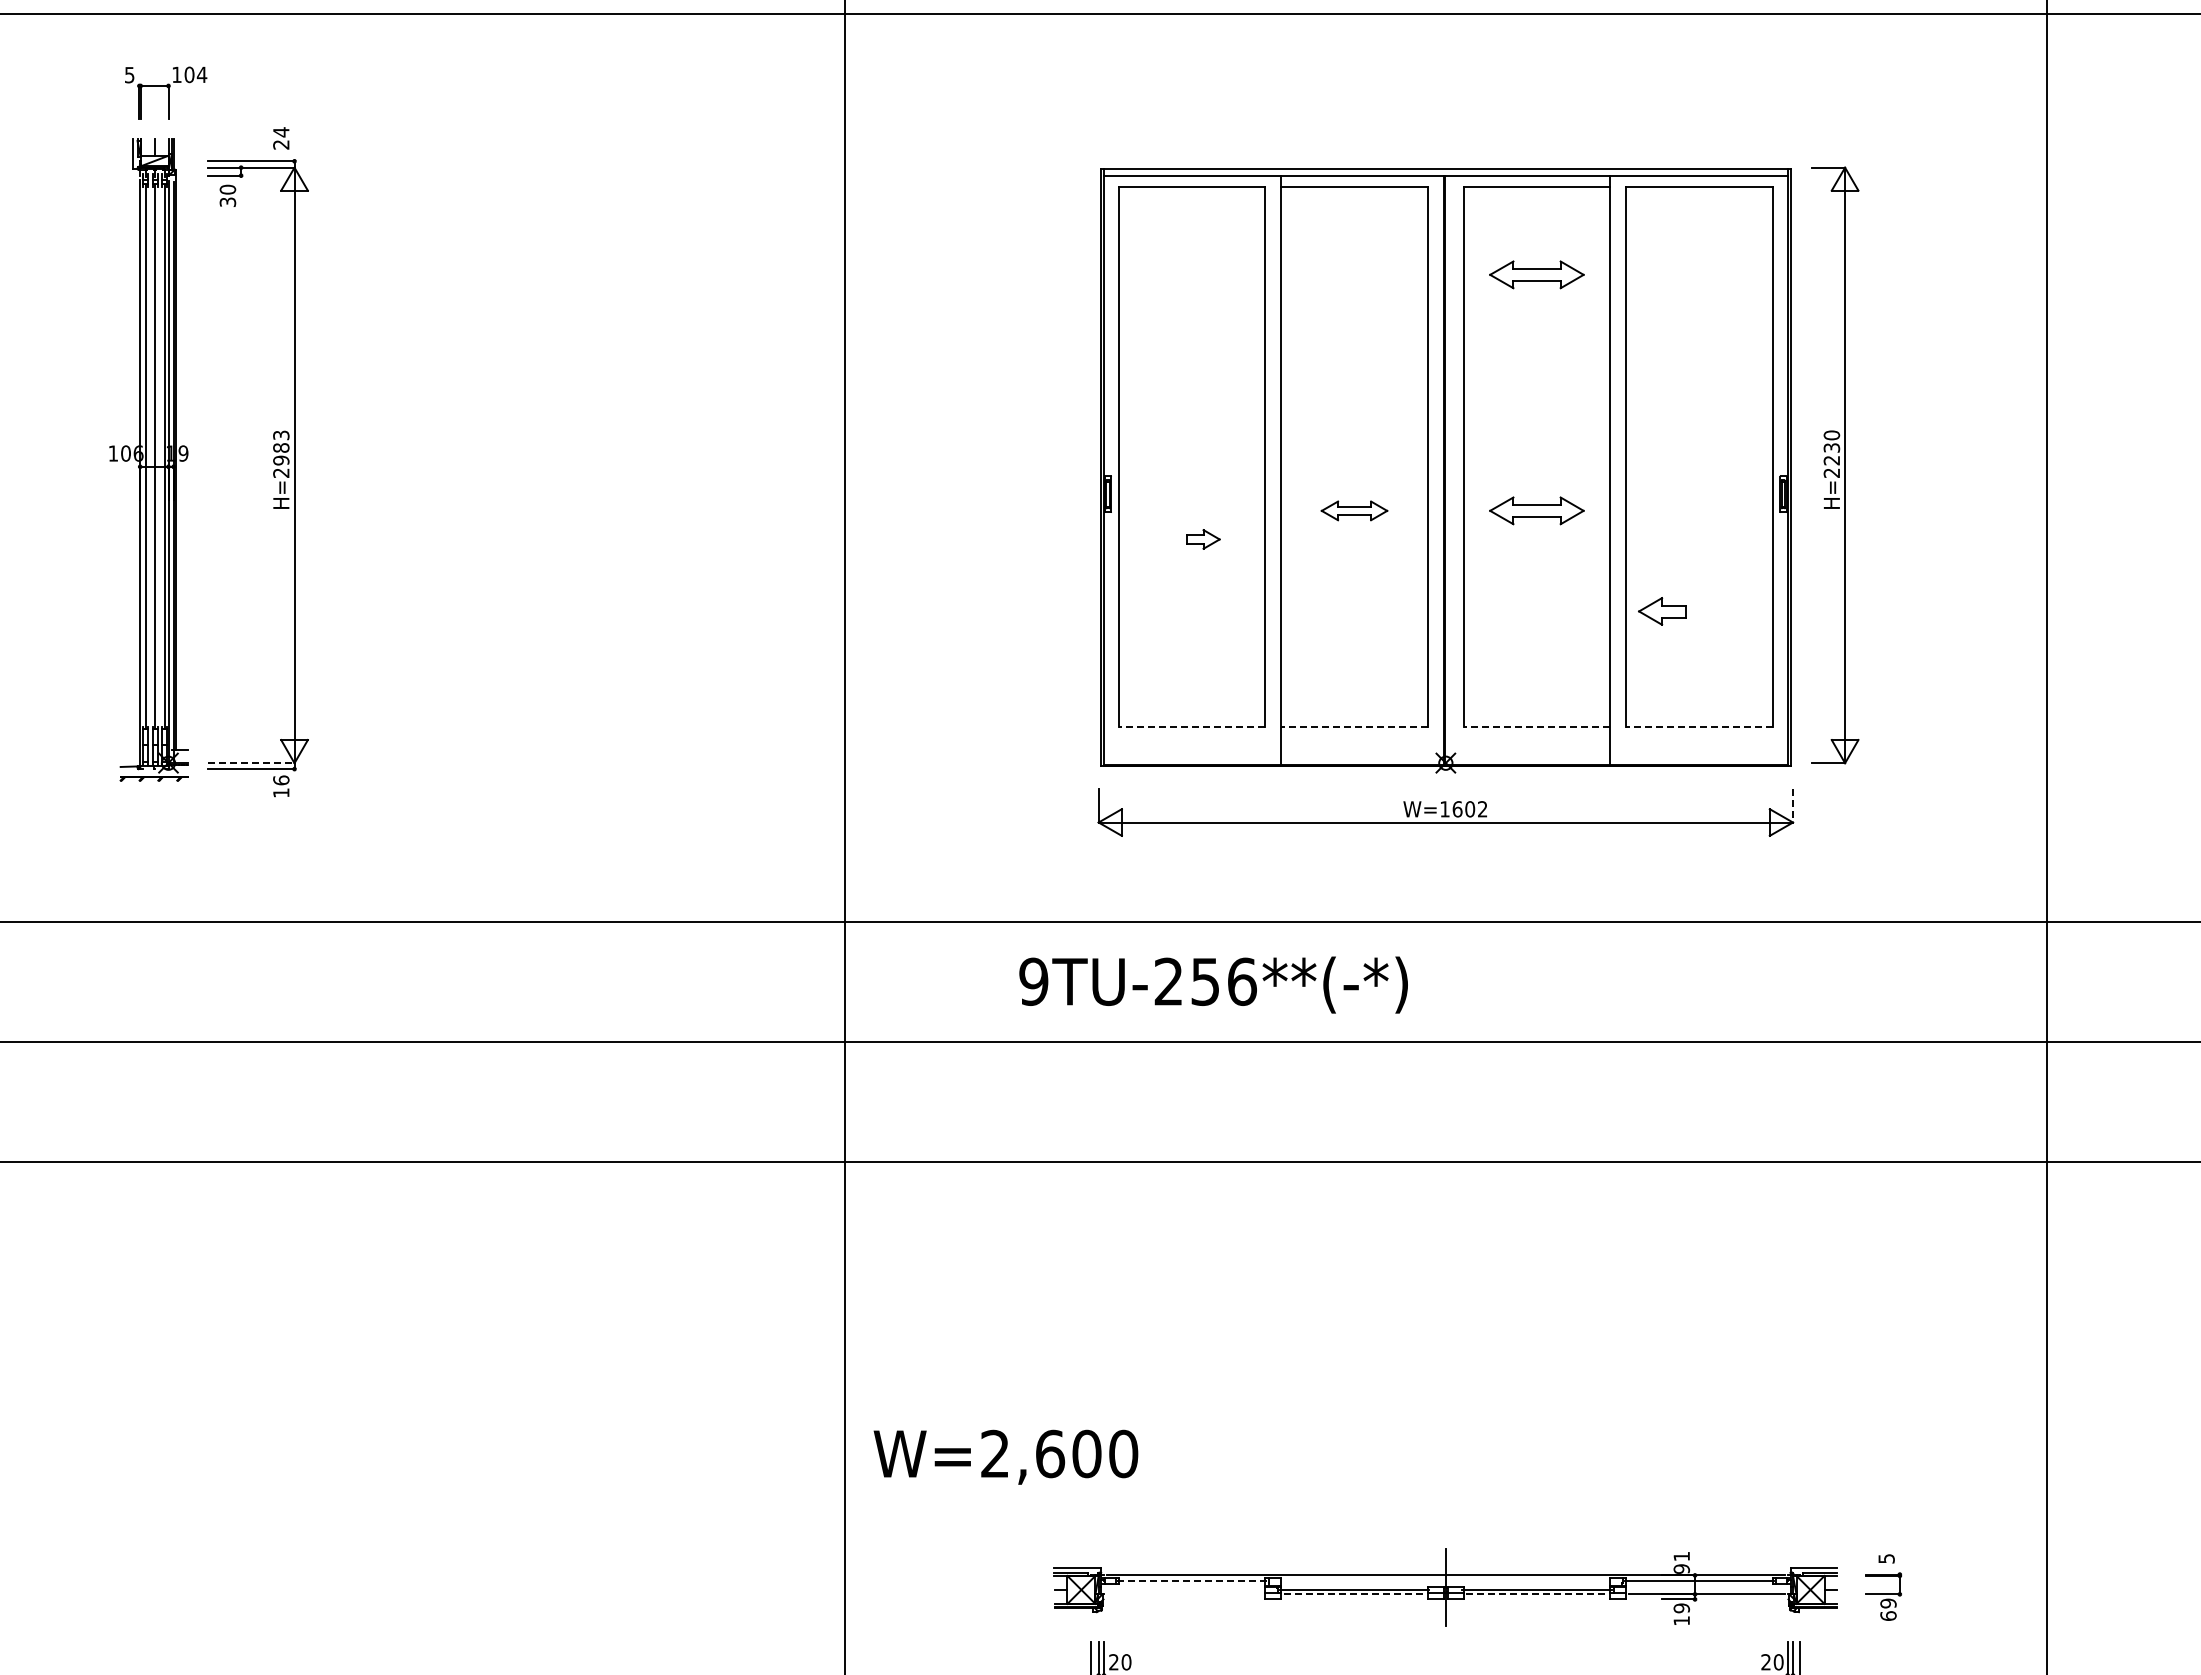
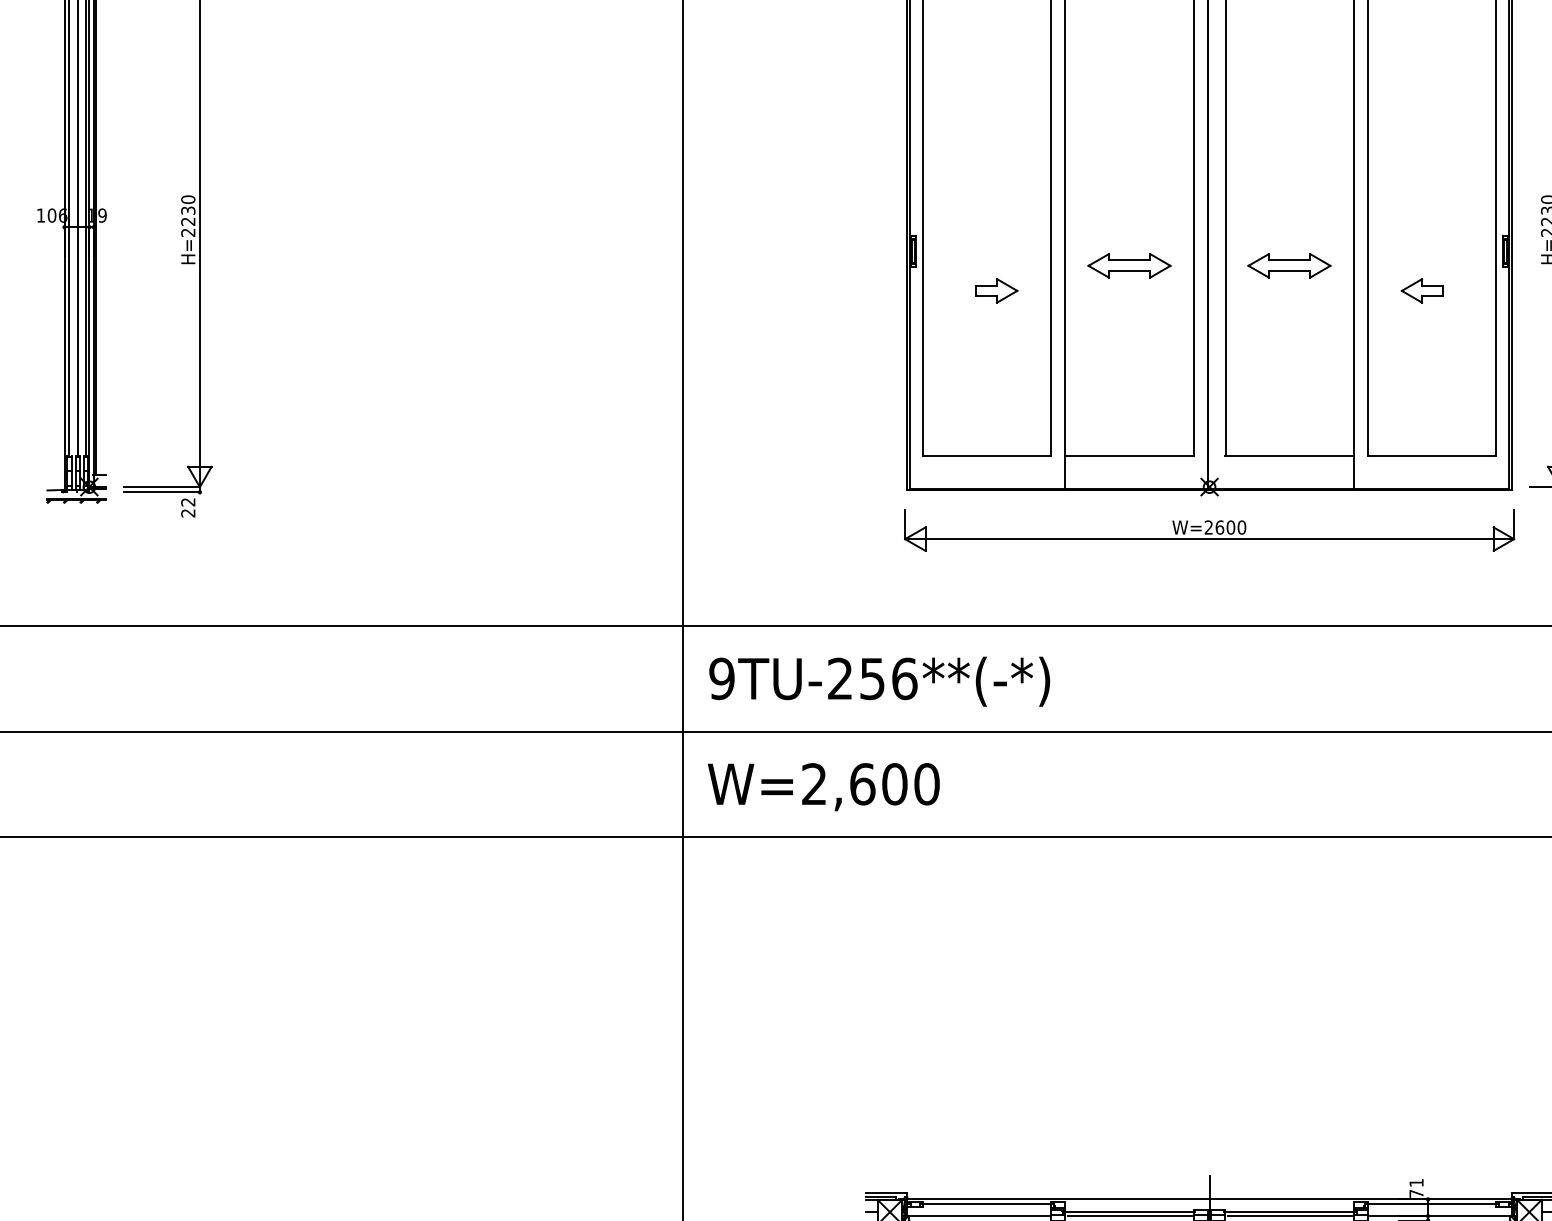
part: (1536, 274) -> (1289, 58), removed
text: (281, 447) -> (188, 210), H=2983 -> H=2230
part: (1354, 510) -> (1129, 265), size x1.43
part: (1203, 539) -> (997, 290), size x1.43
part: (1662, 611) -> (1422, 290), moved
line: (1191, 727) -> (986, 455), dashed -> solid
line: (1354, 727) -> (1129, 455), dashed -> solid
line: (1536, 727) -> (1289, 455), dashed -> solid
line: (1699, 727) -> (1432, 455), dashed -> solid
line: (251, 763) -> (162, 487), dashed -> solid
text: (281, 786) -> (188, 507), 16 -> 22
line: (1793, 805) -> (1514, 524), dashed -> solid
text: (1463, 809) -> (1225, 527), W=1602 -> W=2600
text: (1213, 984) -> (879, 681), moved
text: (1005, 1456) -> (823, 786), moved
text: (1681, 1568) -> (1416, 1193), 91 -> 71
line: (1192, 1580) -> (987, 1203), dashed -> solid
line: (1184, 1594) -> (980, 1216), added
line: (1354, 1594) -> (1129, 1216), dashed -> solid
line: (1537, 1594) -> (1289, 1216), dashed -> solid

